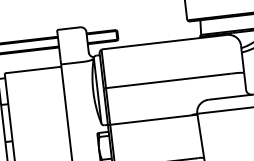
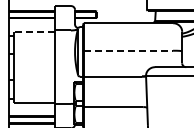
line: (33, 70) -> (34, 32), solid -> dashed
line: (169, 80) -> (129, 50), solid -> dashed

